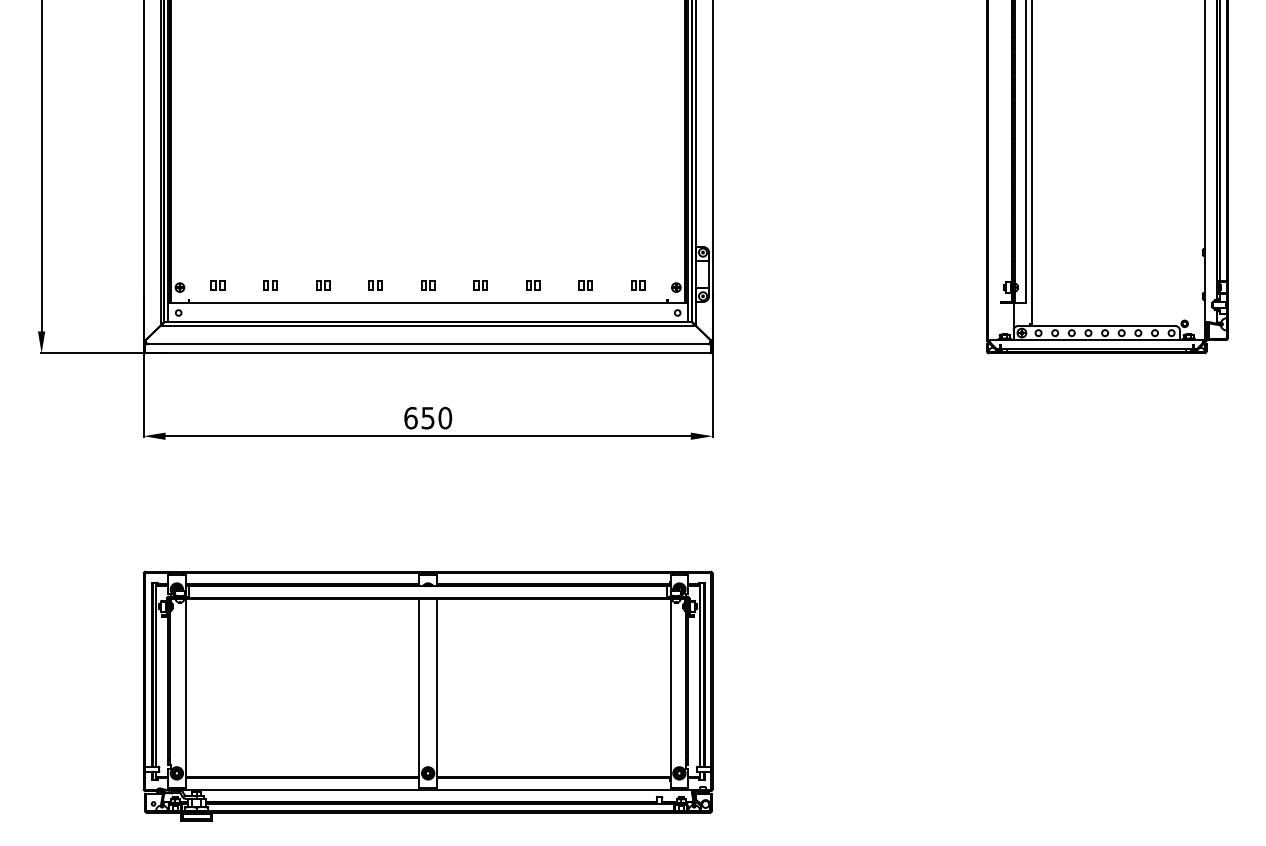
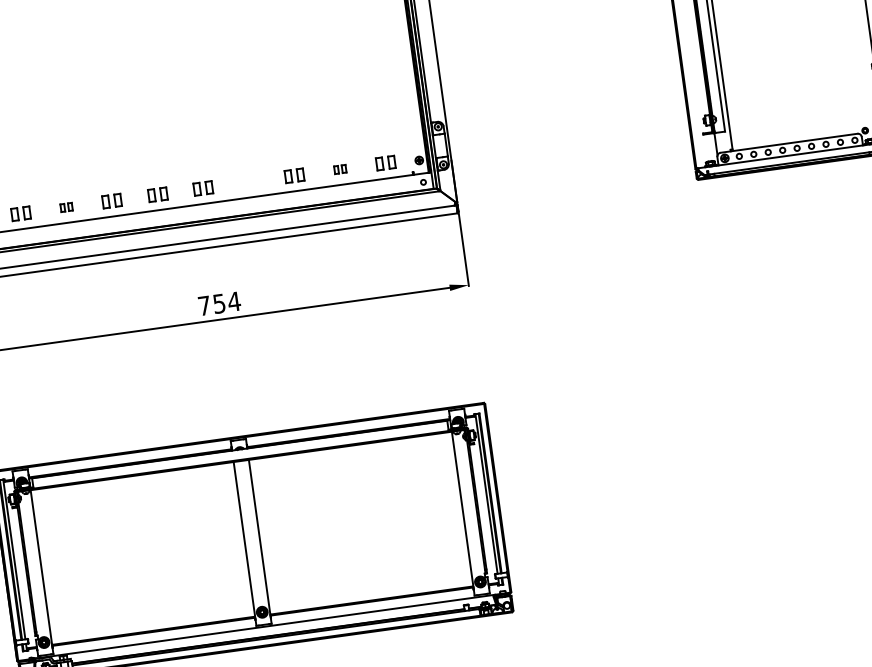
part: (217, 285) -> (20, 213), size x1.6
part: (323, 285) -> (112, 201), size x1.6
part: (375, 285) -> (157, 194), size x1.6
part: (428, 285) -> (203, 188), size x1.6
part: (480, 285) -> (248, 182), removed
part: (533, 285) -> (294, 175), size x1.6
part: (638, 285) -> (386, 163), size x1.6
text: (428, 417) -> (219, 303), 650 -> 754

